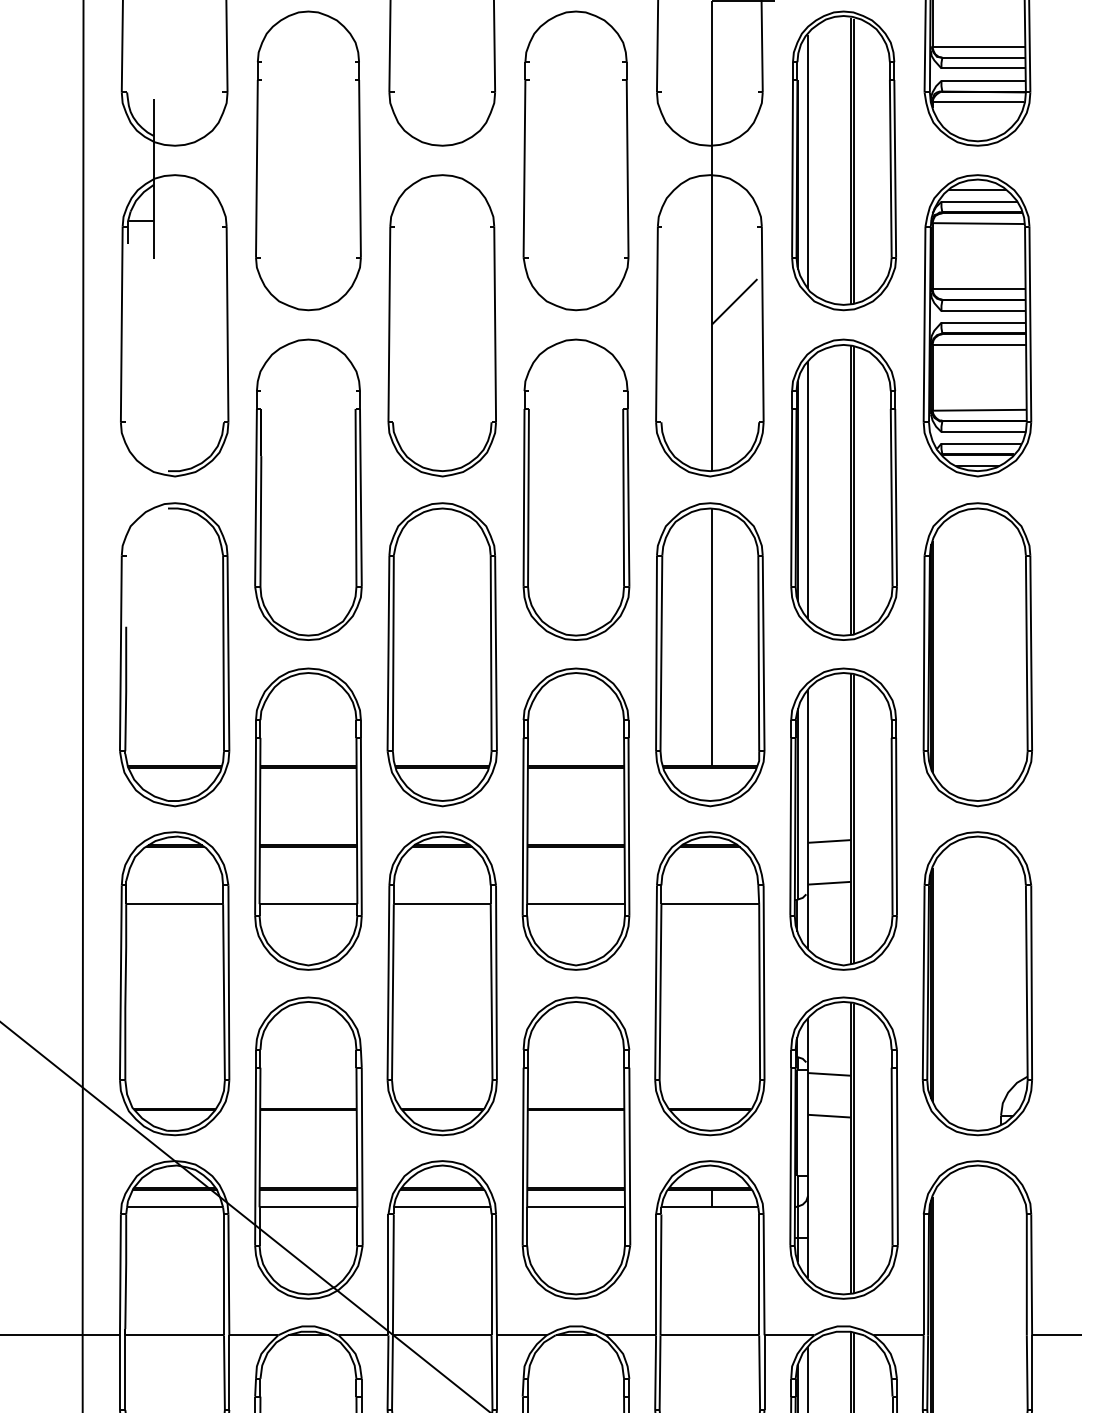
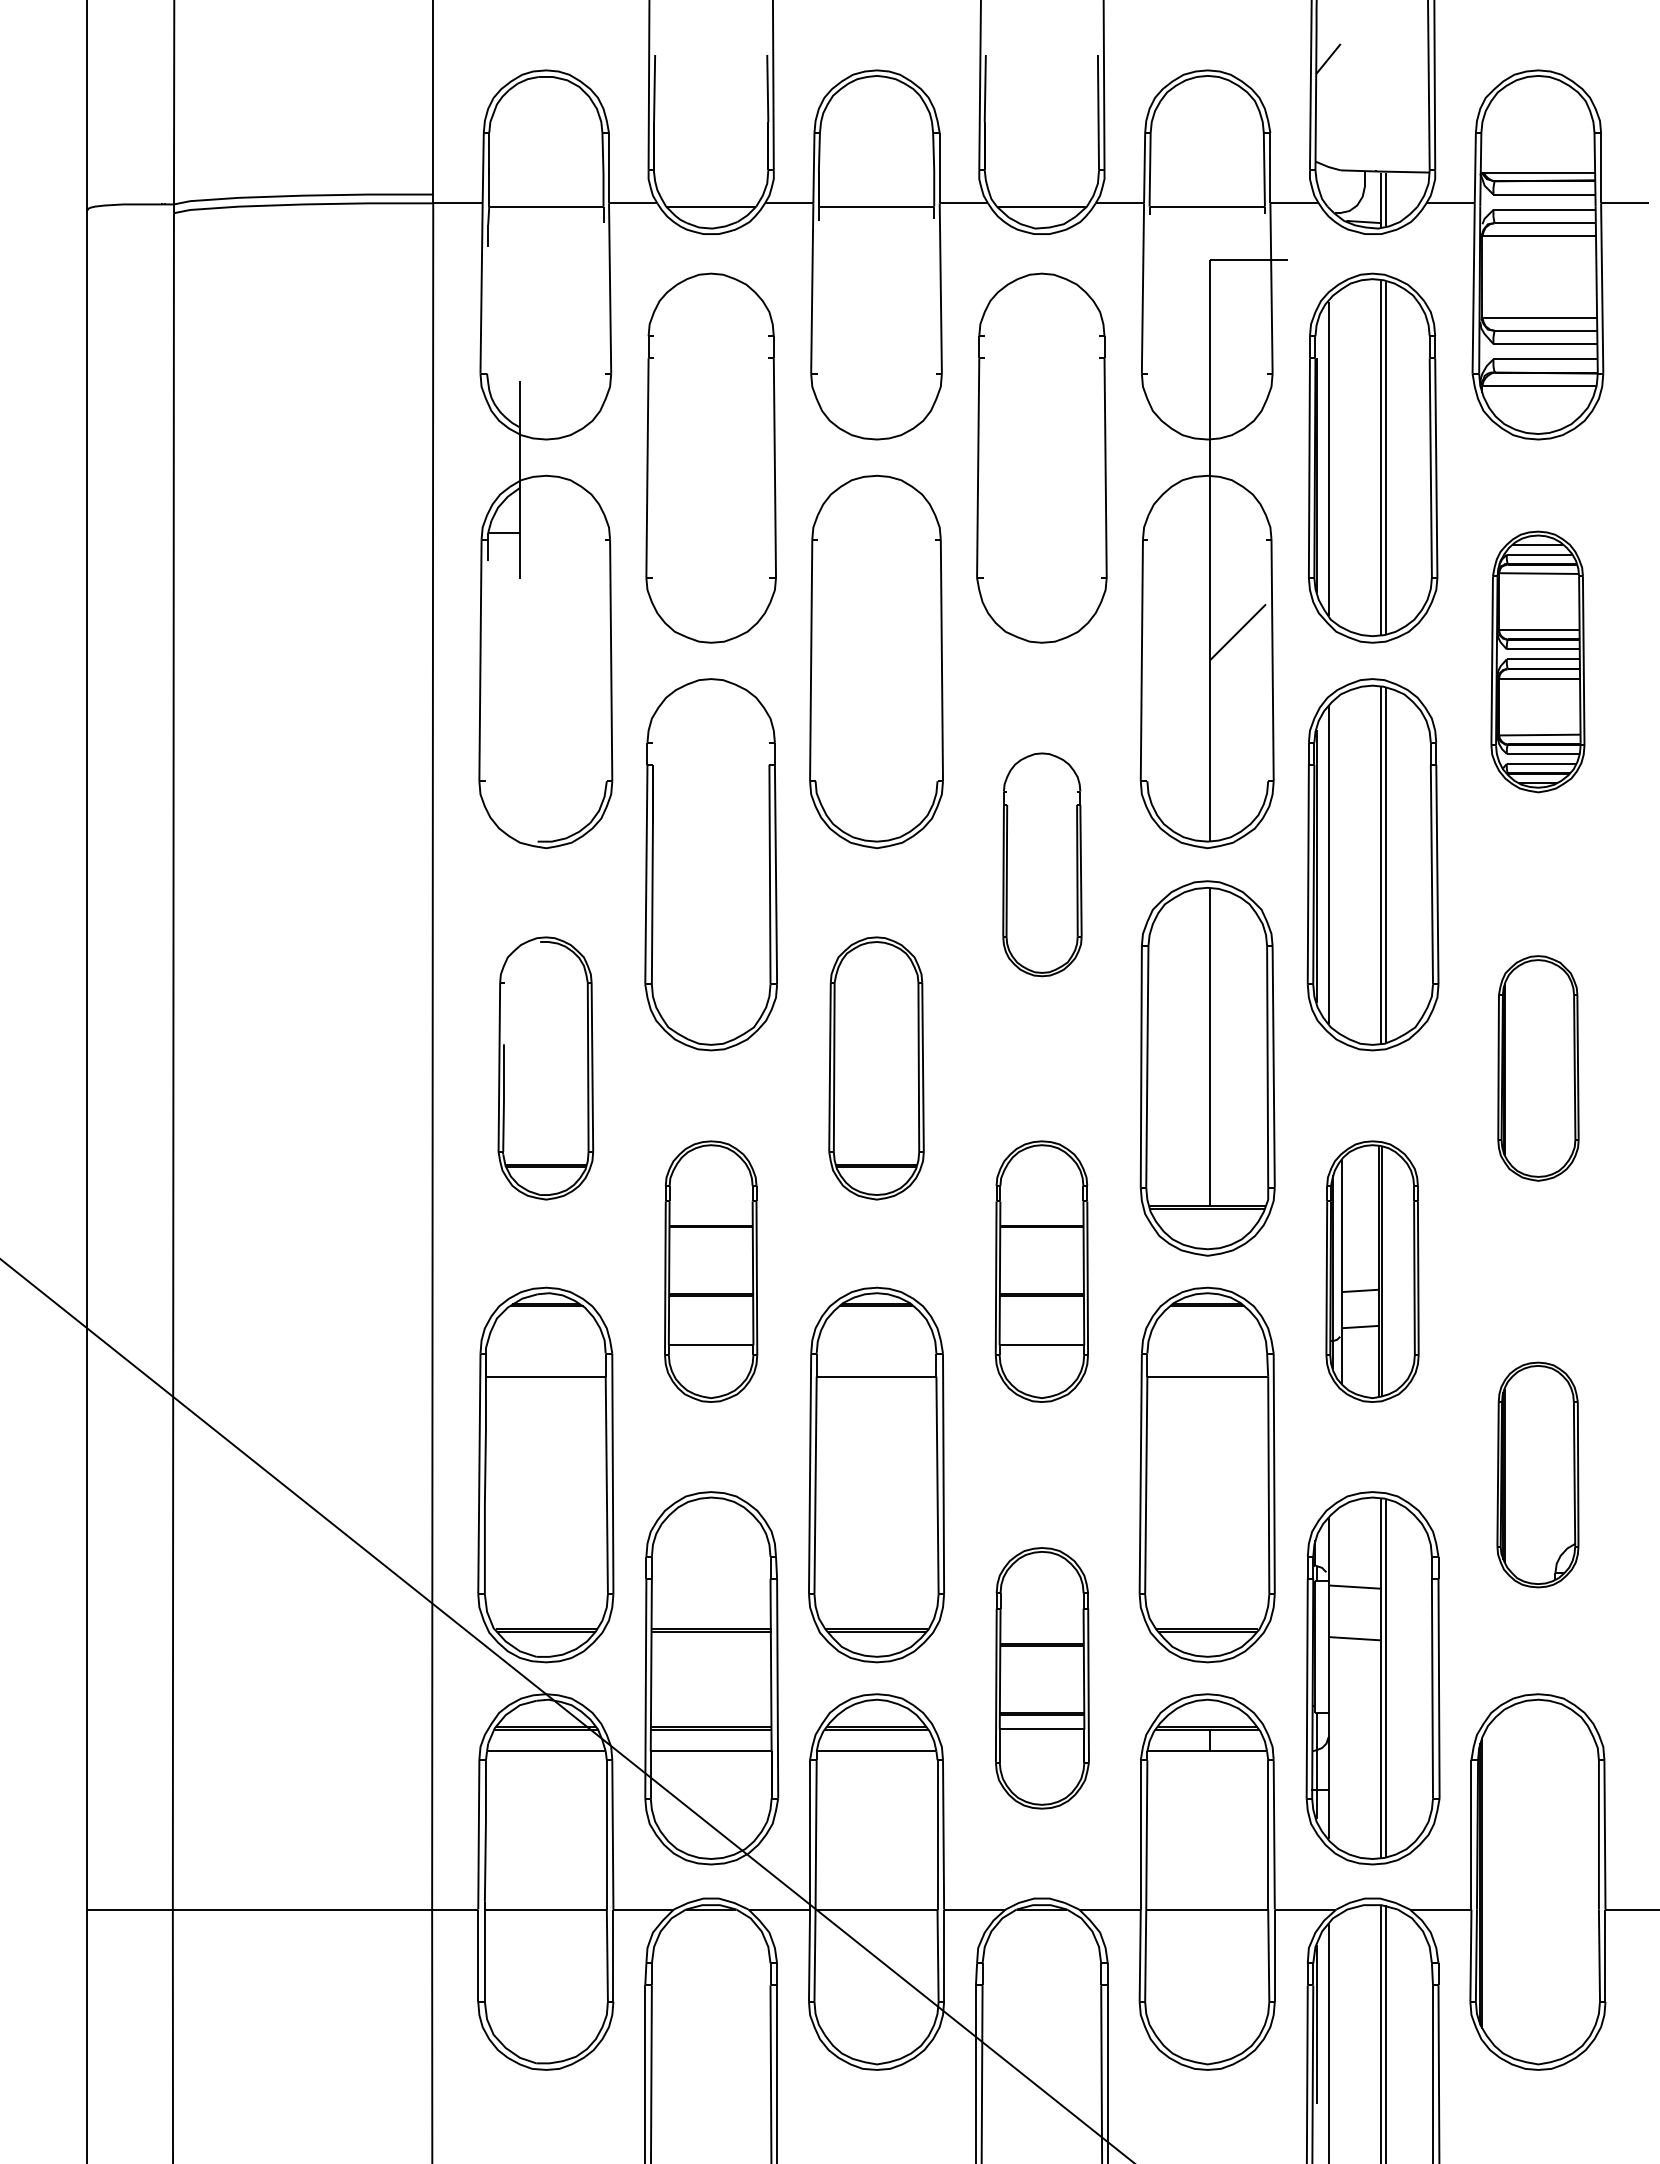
part: (977, 325) -> (1537, 661), size x0.7
part: (576, 489) -> (1042, 864), size x0.6
part: (174, 654) -> (545, 1068), size x0.7
part: (442, 654) -> (876, 1068), size x0.7
part: (977, 654) -> (1538, 1068), size x0.6
part: (307, 819) -> (710, 1271), size x0.7
part: (575, 819) -> (1041, 1271), size x0.7
part: (843, 819) -> (1372, 1271), size x0.7
part: (977, 983) -> (1537, 1474), size x0.6
part: (576, 1148) -> (1042, 1678), size x0.7

